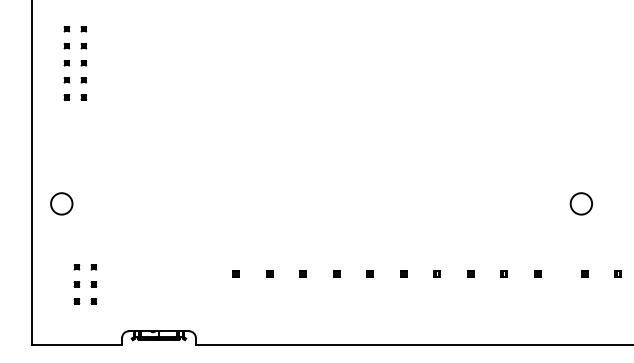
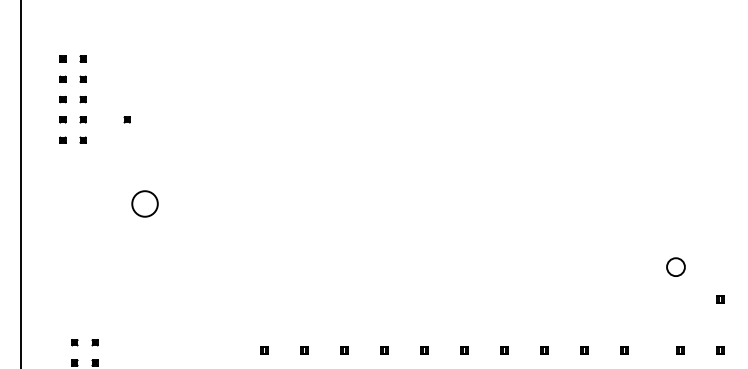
part: (120, 80) -> (126, 120), added
circle: (61, 203) -> (144, 203), moved
circle: (580, 203) -> (675, 266), size x0.7
part: (617, 230) -> (719, 298), added

